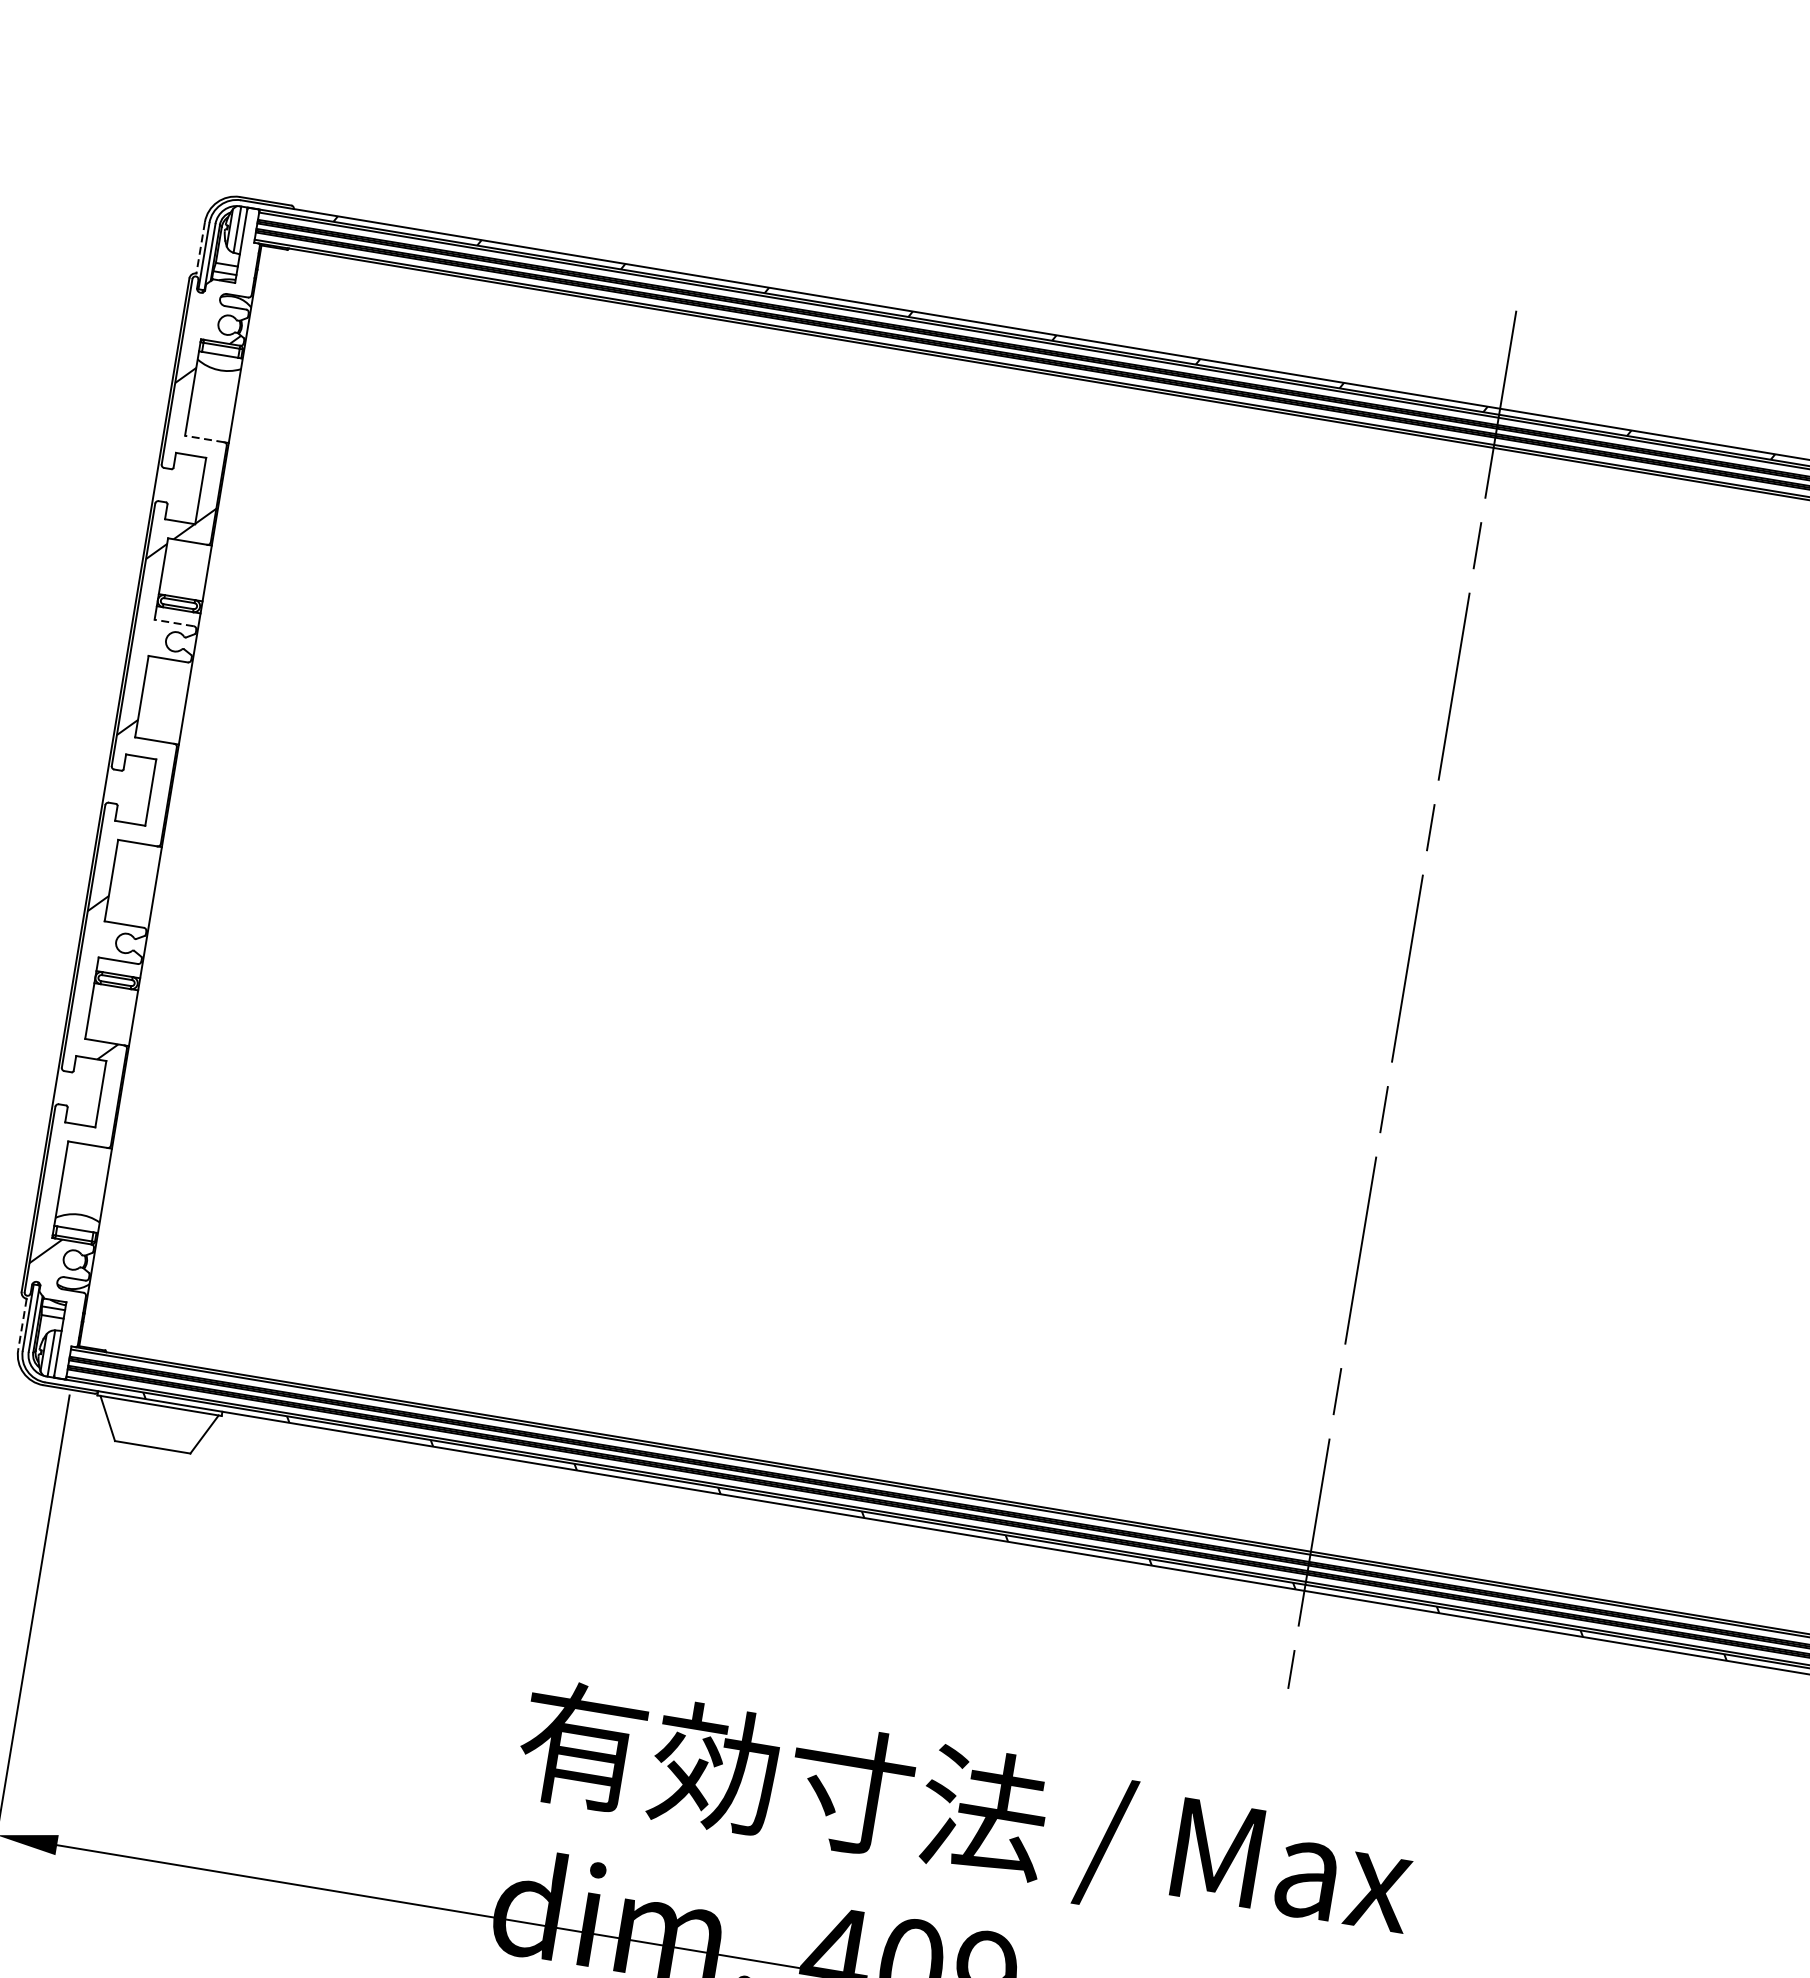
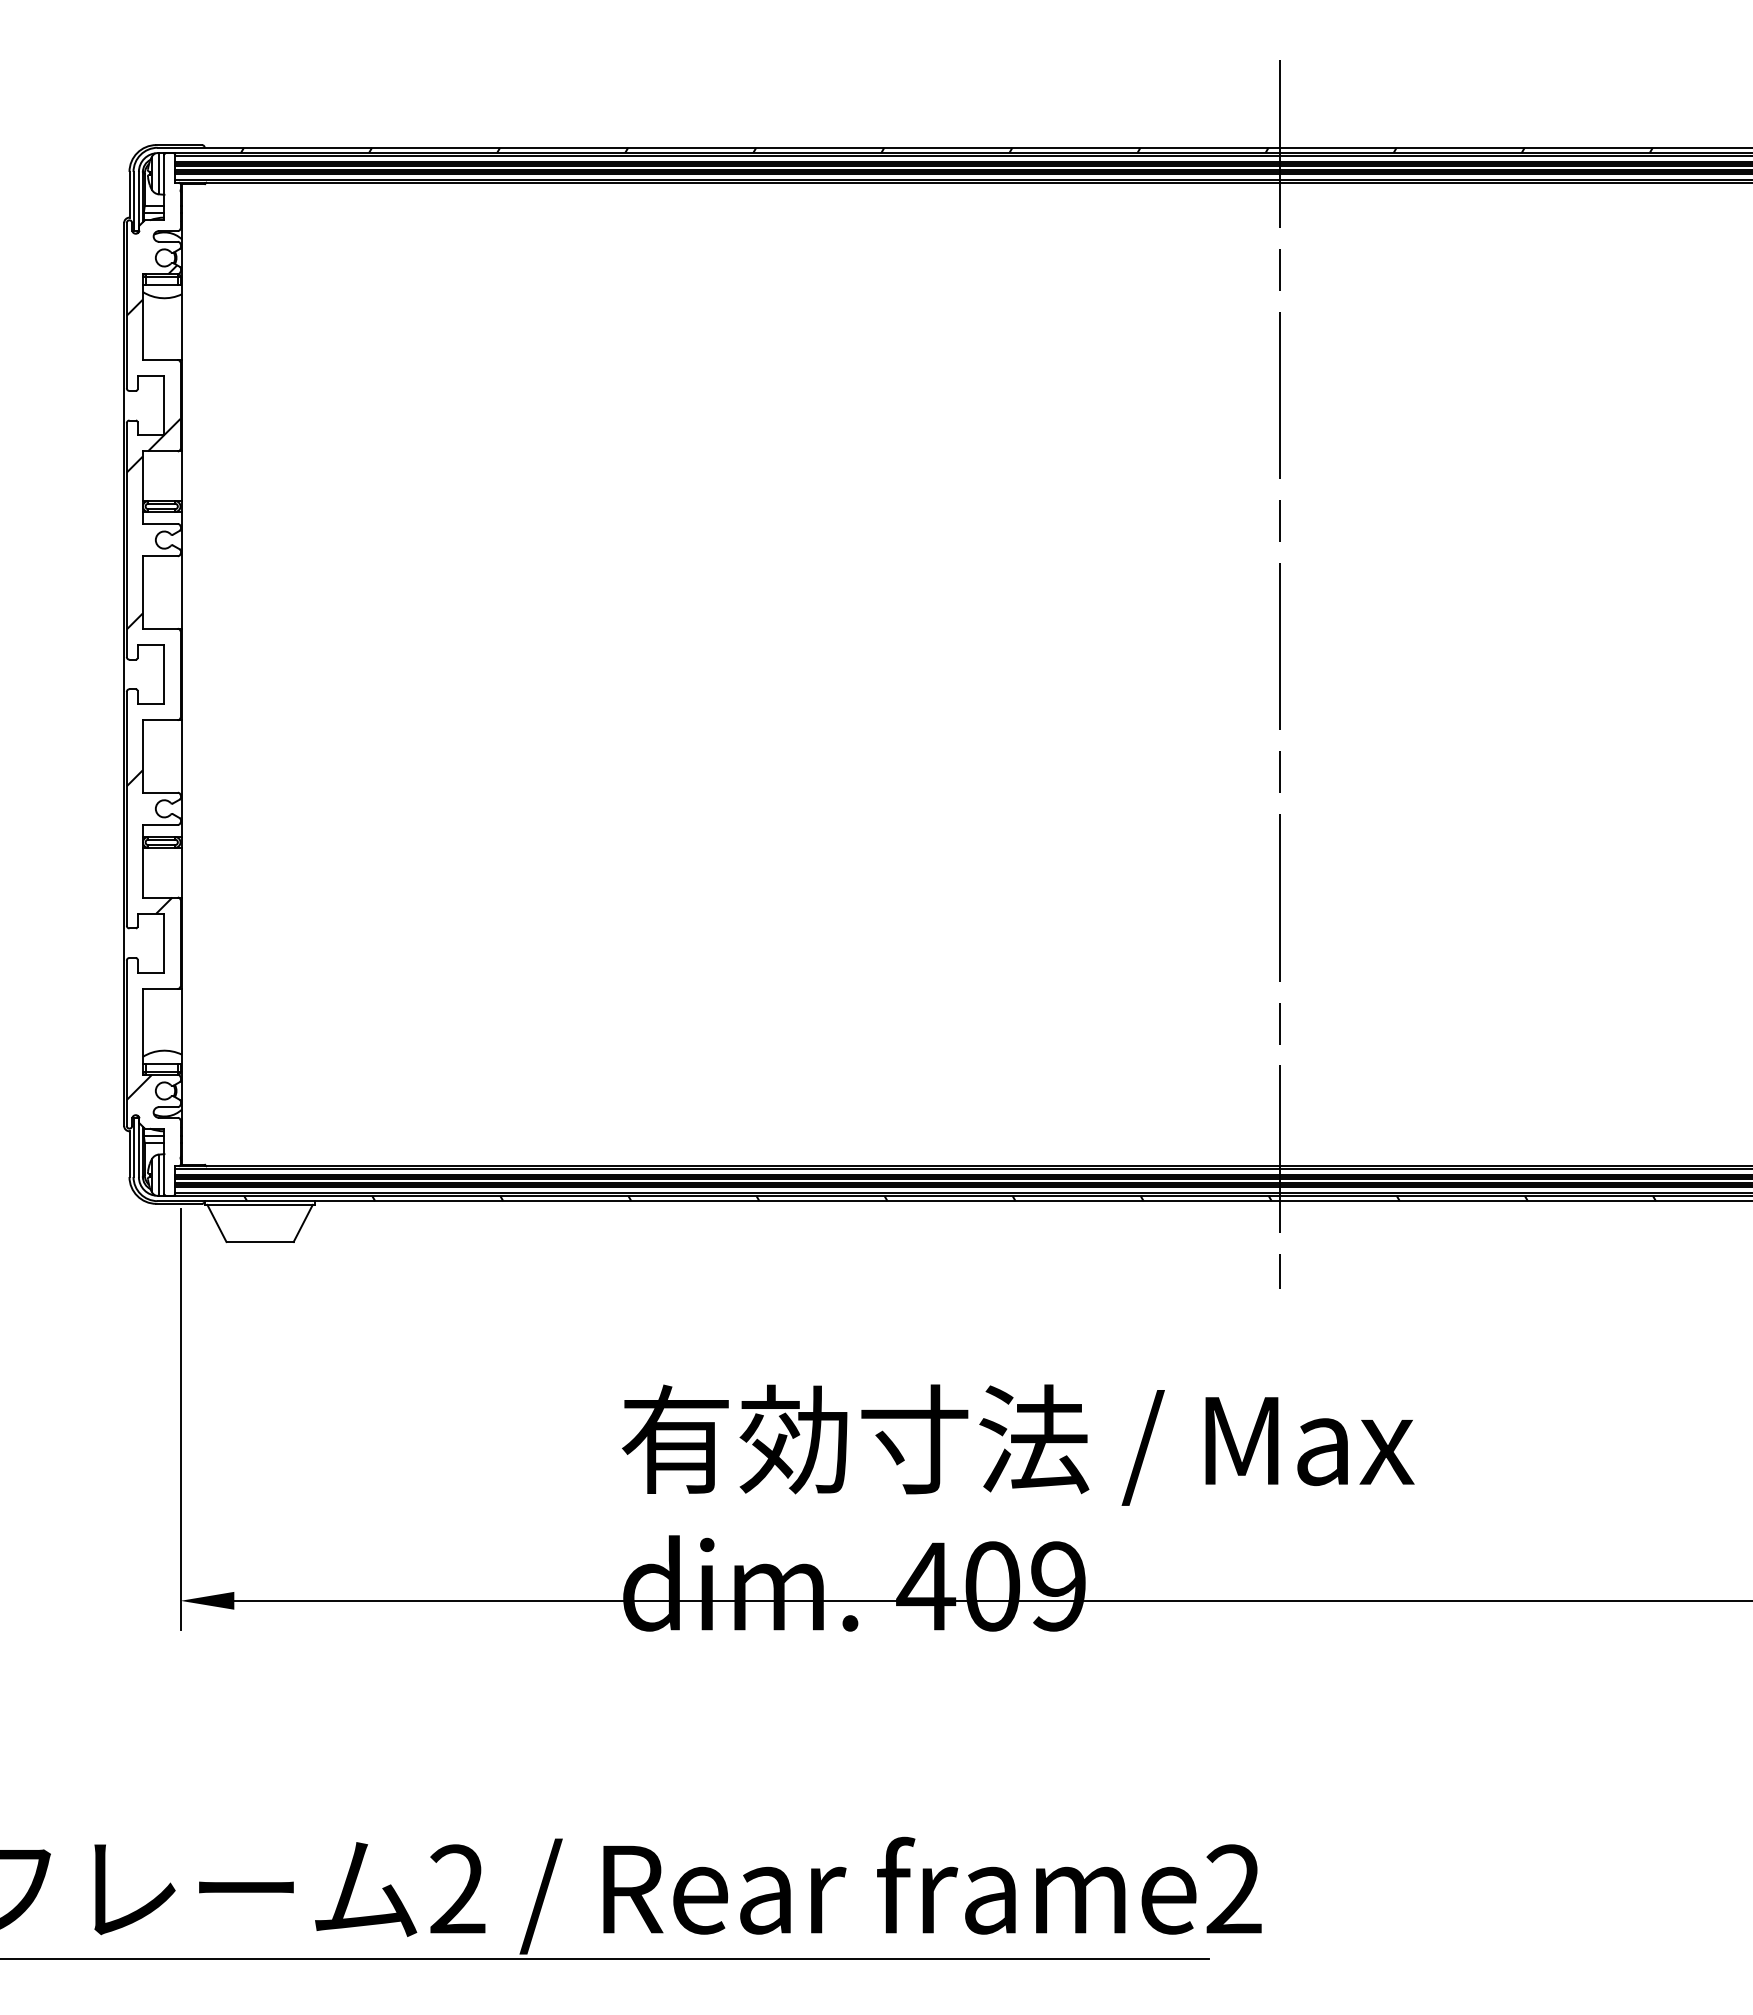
line: (200, 247) -> (129, 194), dashed -> solid
line: (203, 439) -> (159, 360), dashed -> solid
line: (173, 622) -> (159, 523), dashed -> solid
line: (22, 1324) -> (129, 1154), dashed -> solid

